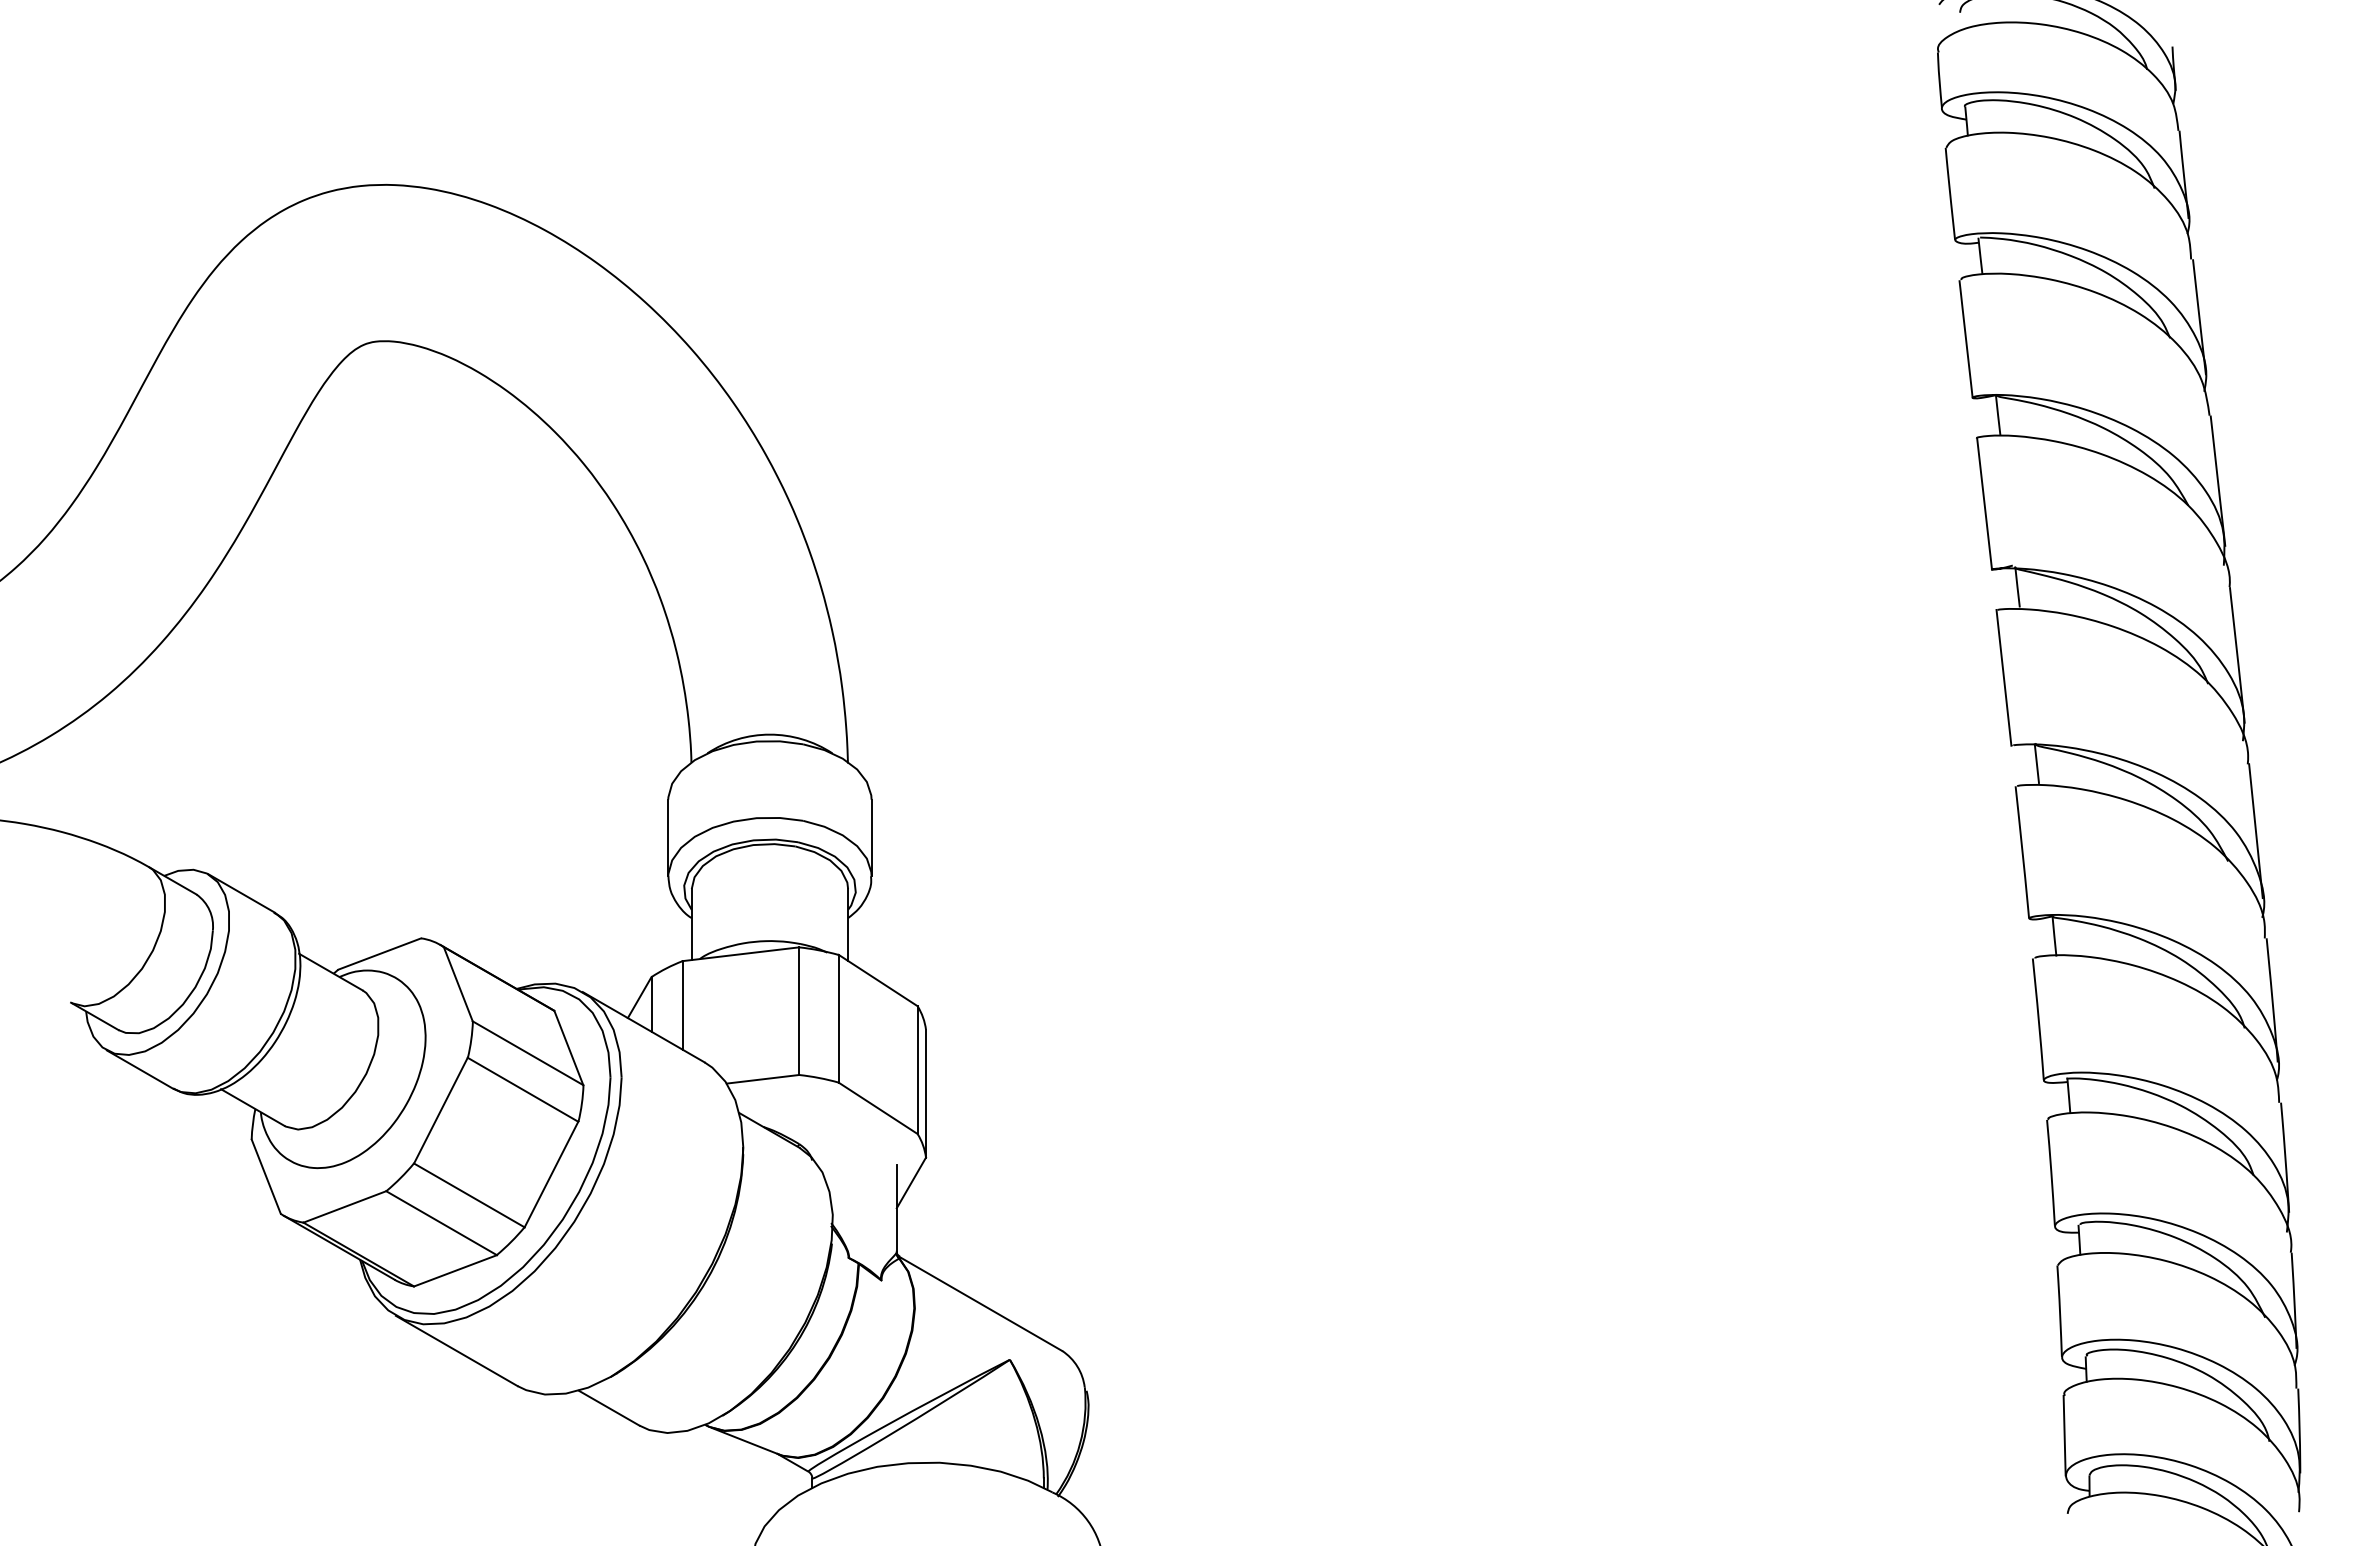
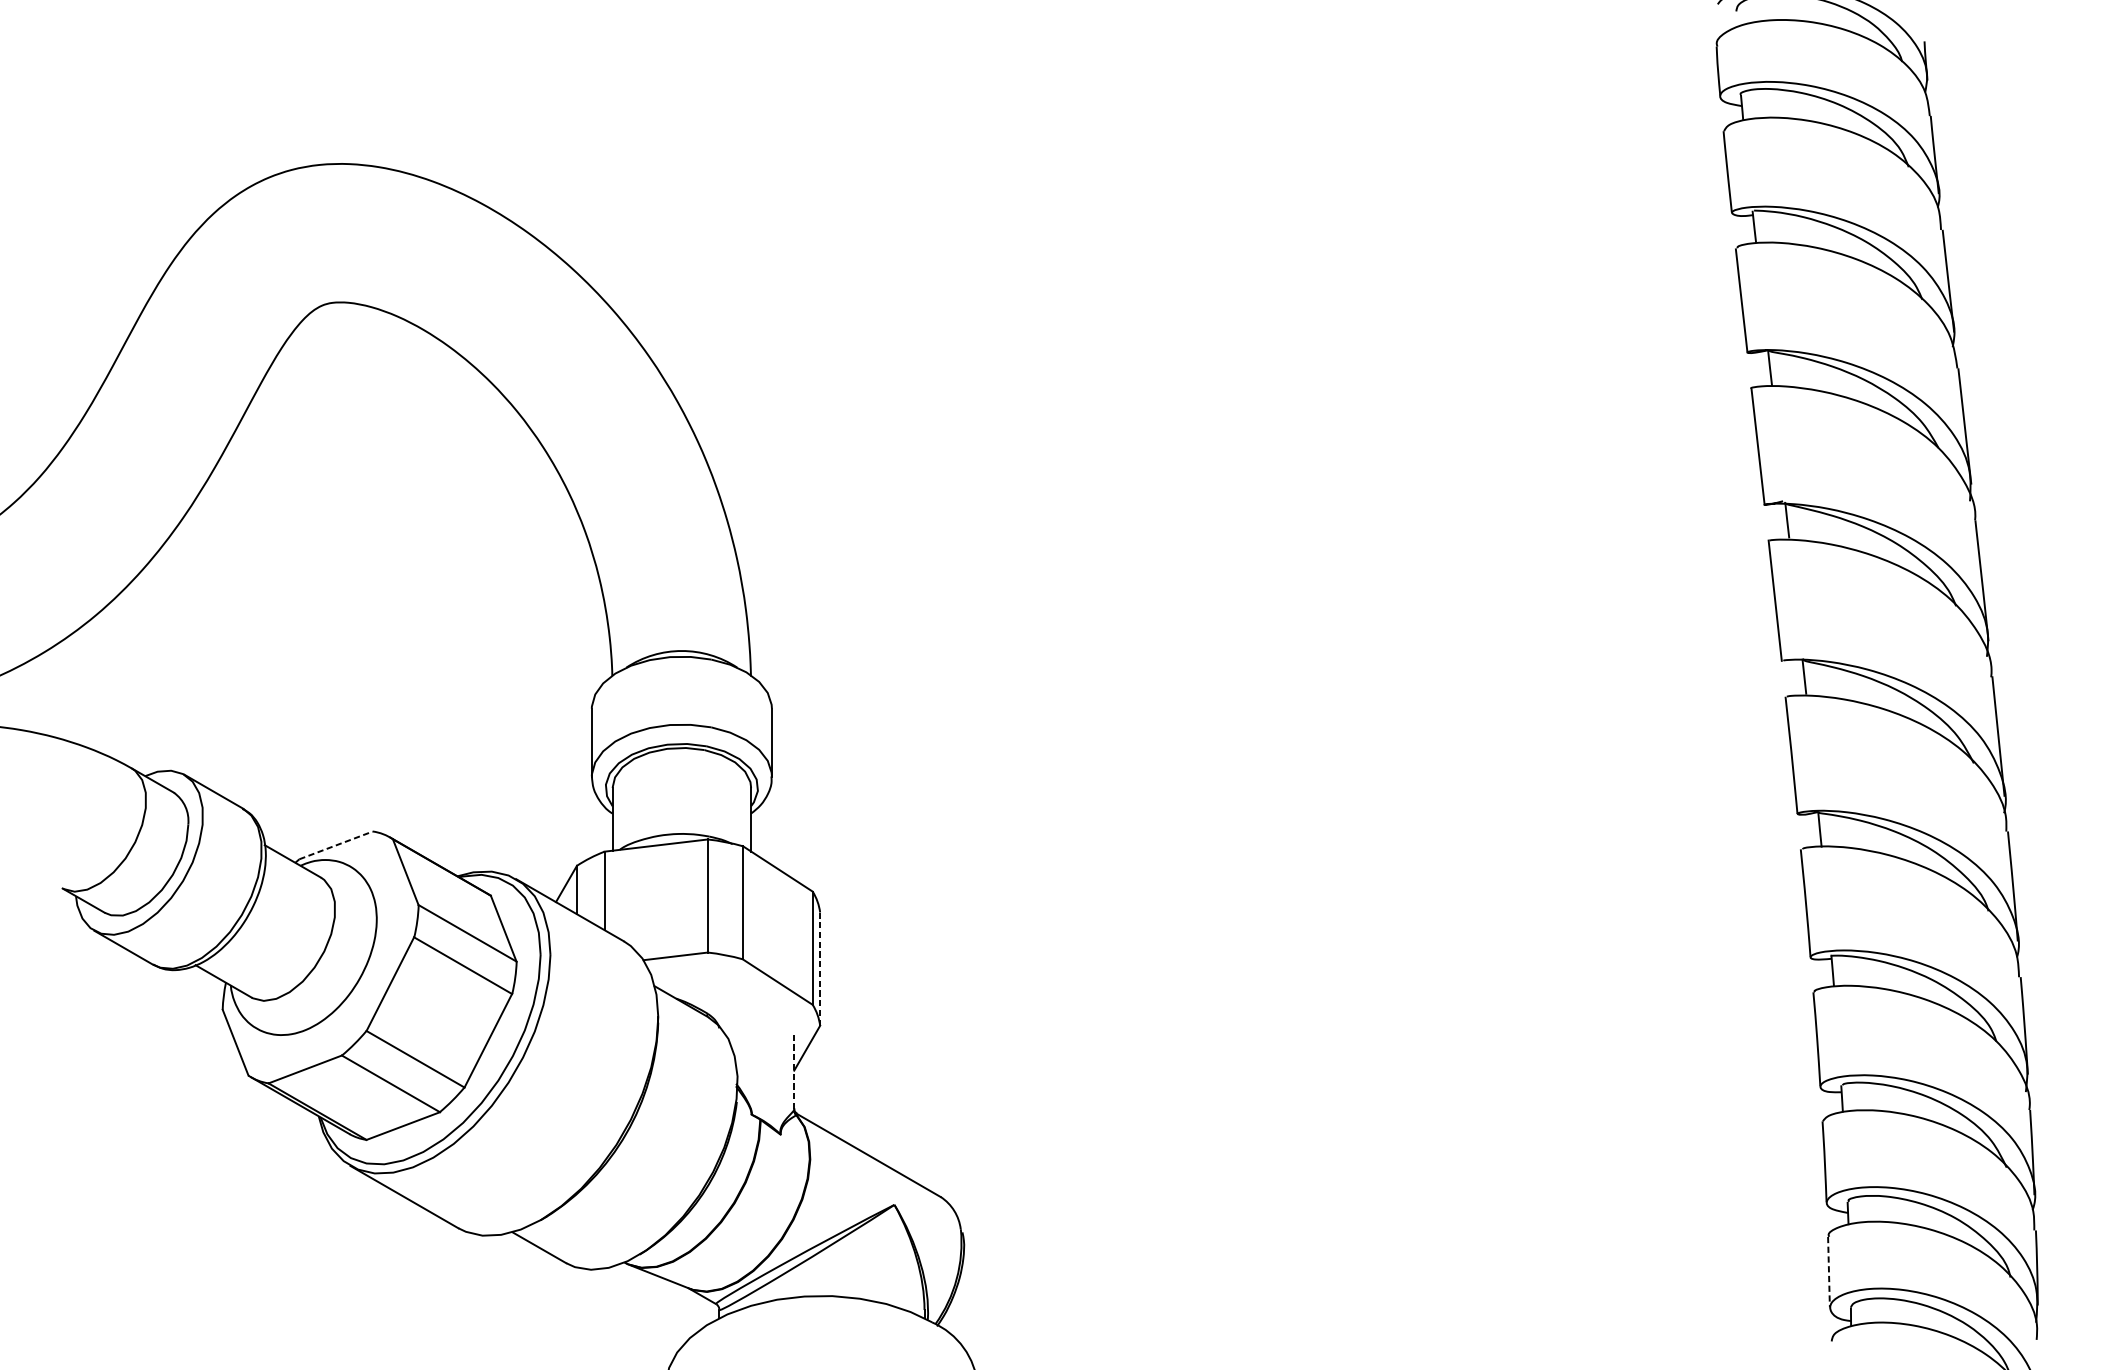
line: (380, 953) -> (336, 844), solid -> dashed
line: (926, 1093) -> (820, 968), solid -> dashed
line: (896, 1207) -> (794, 1069), solid -> dashed
line: (2064, 1435) -> (1828, 1271), solid -> dashed

